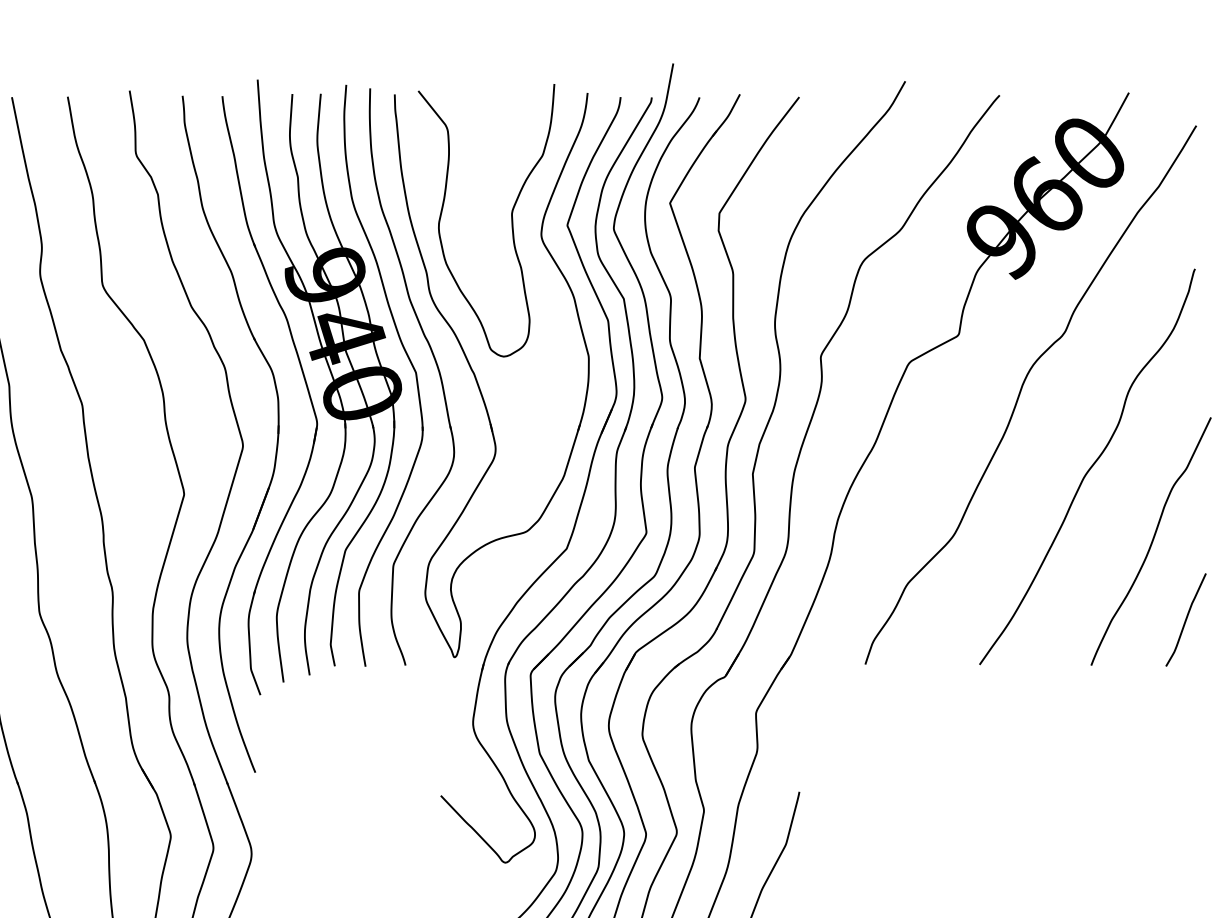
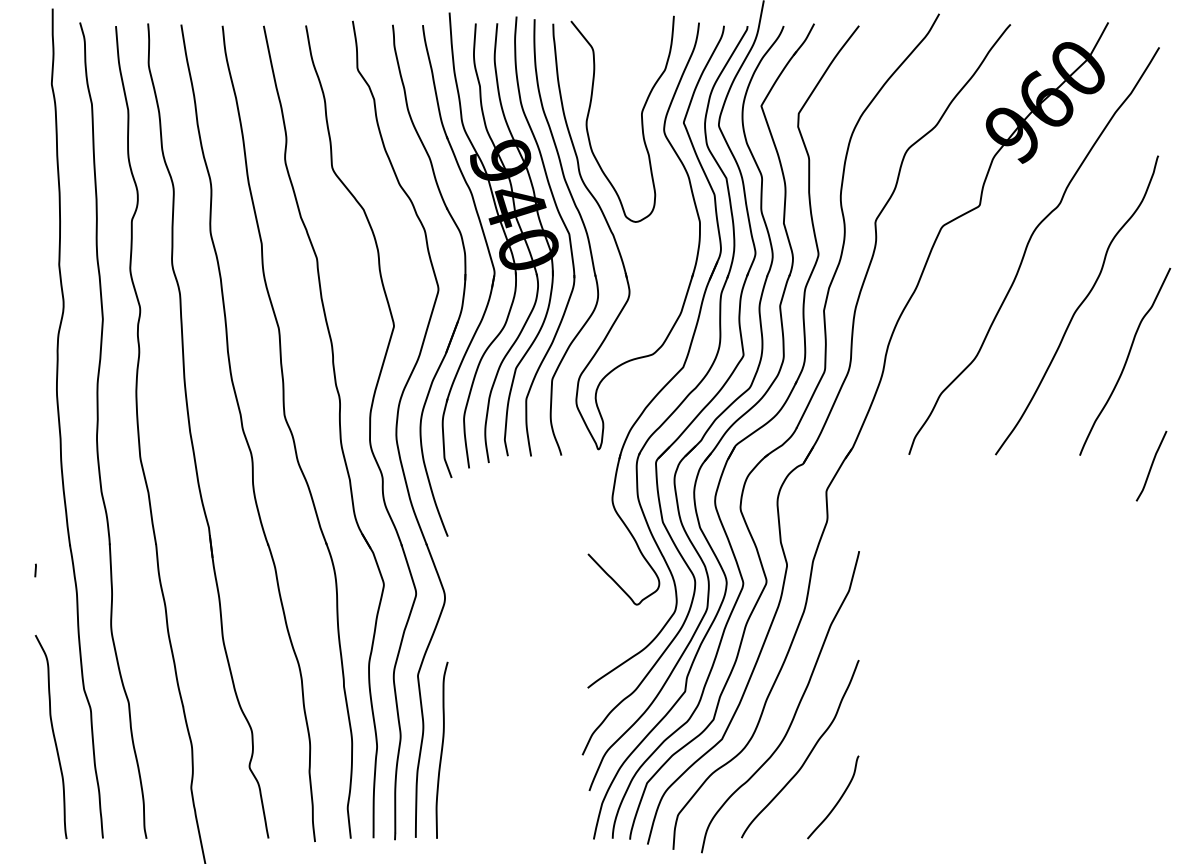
curve: (1185, 620) -> (1151, 466), moved

